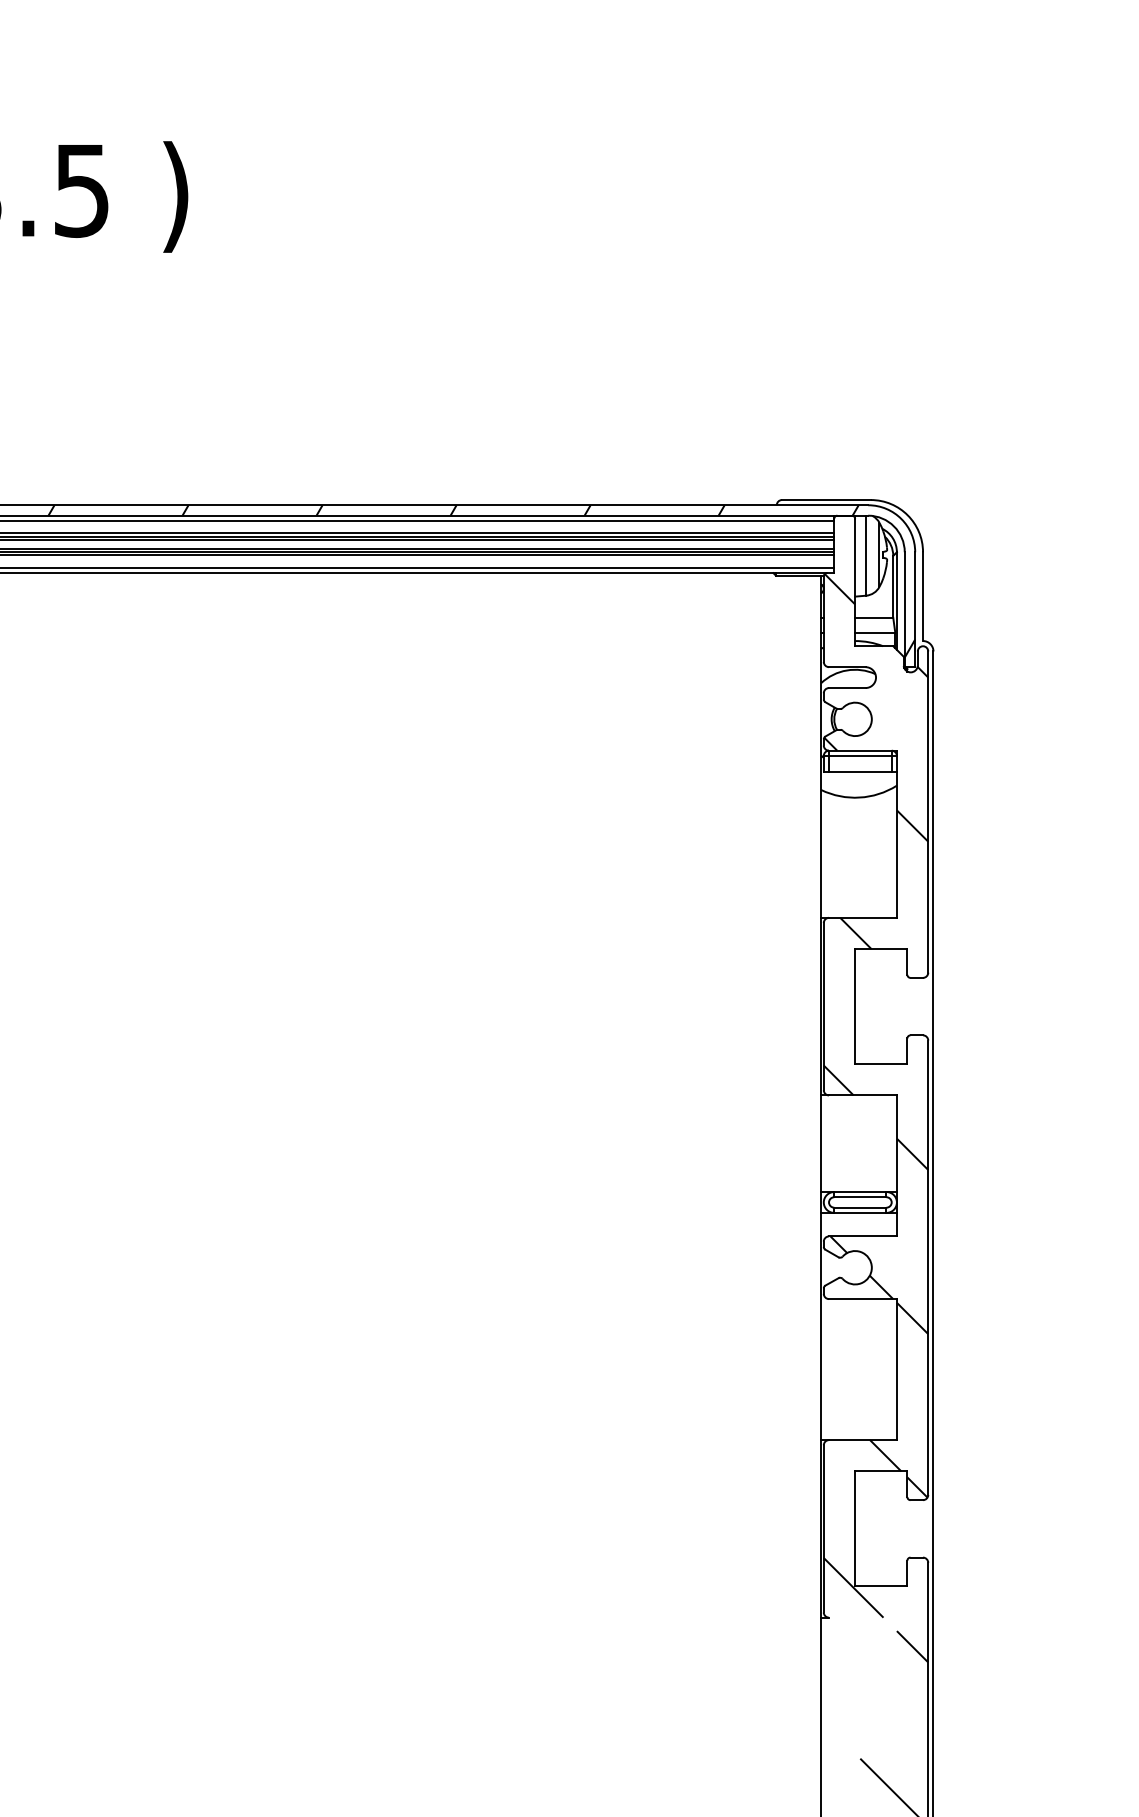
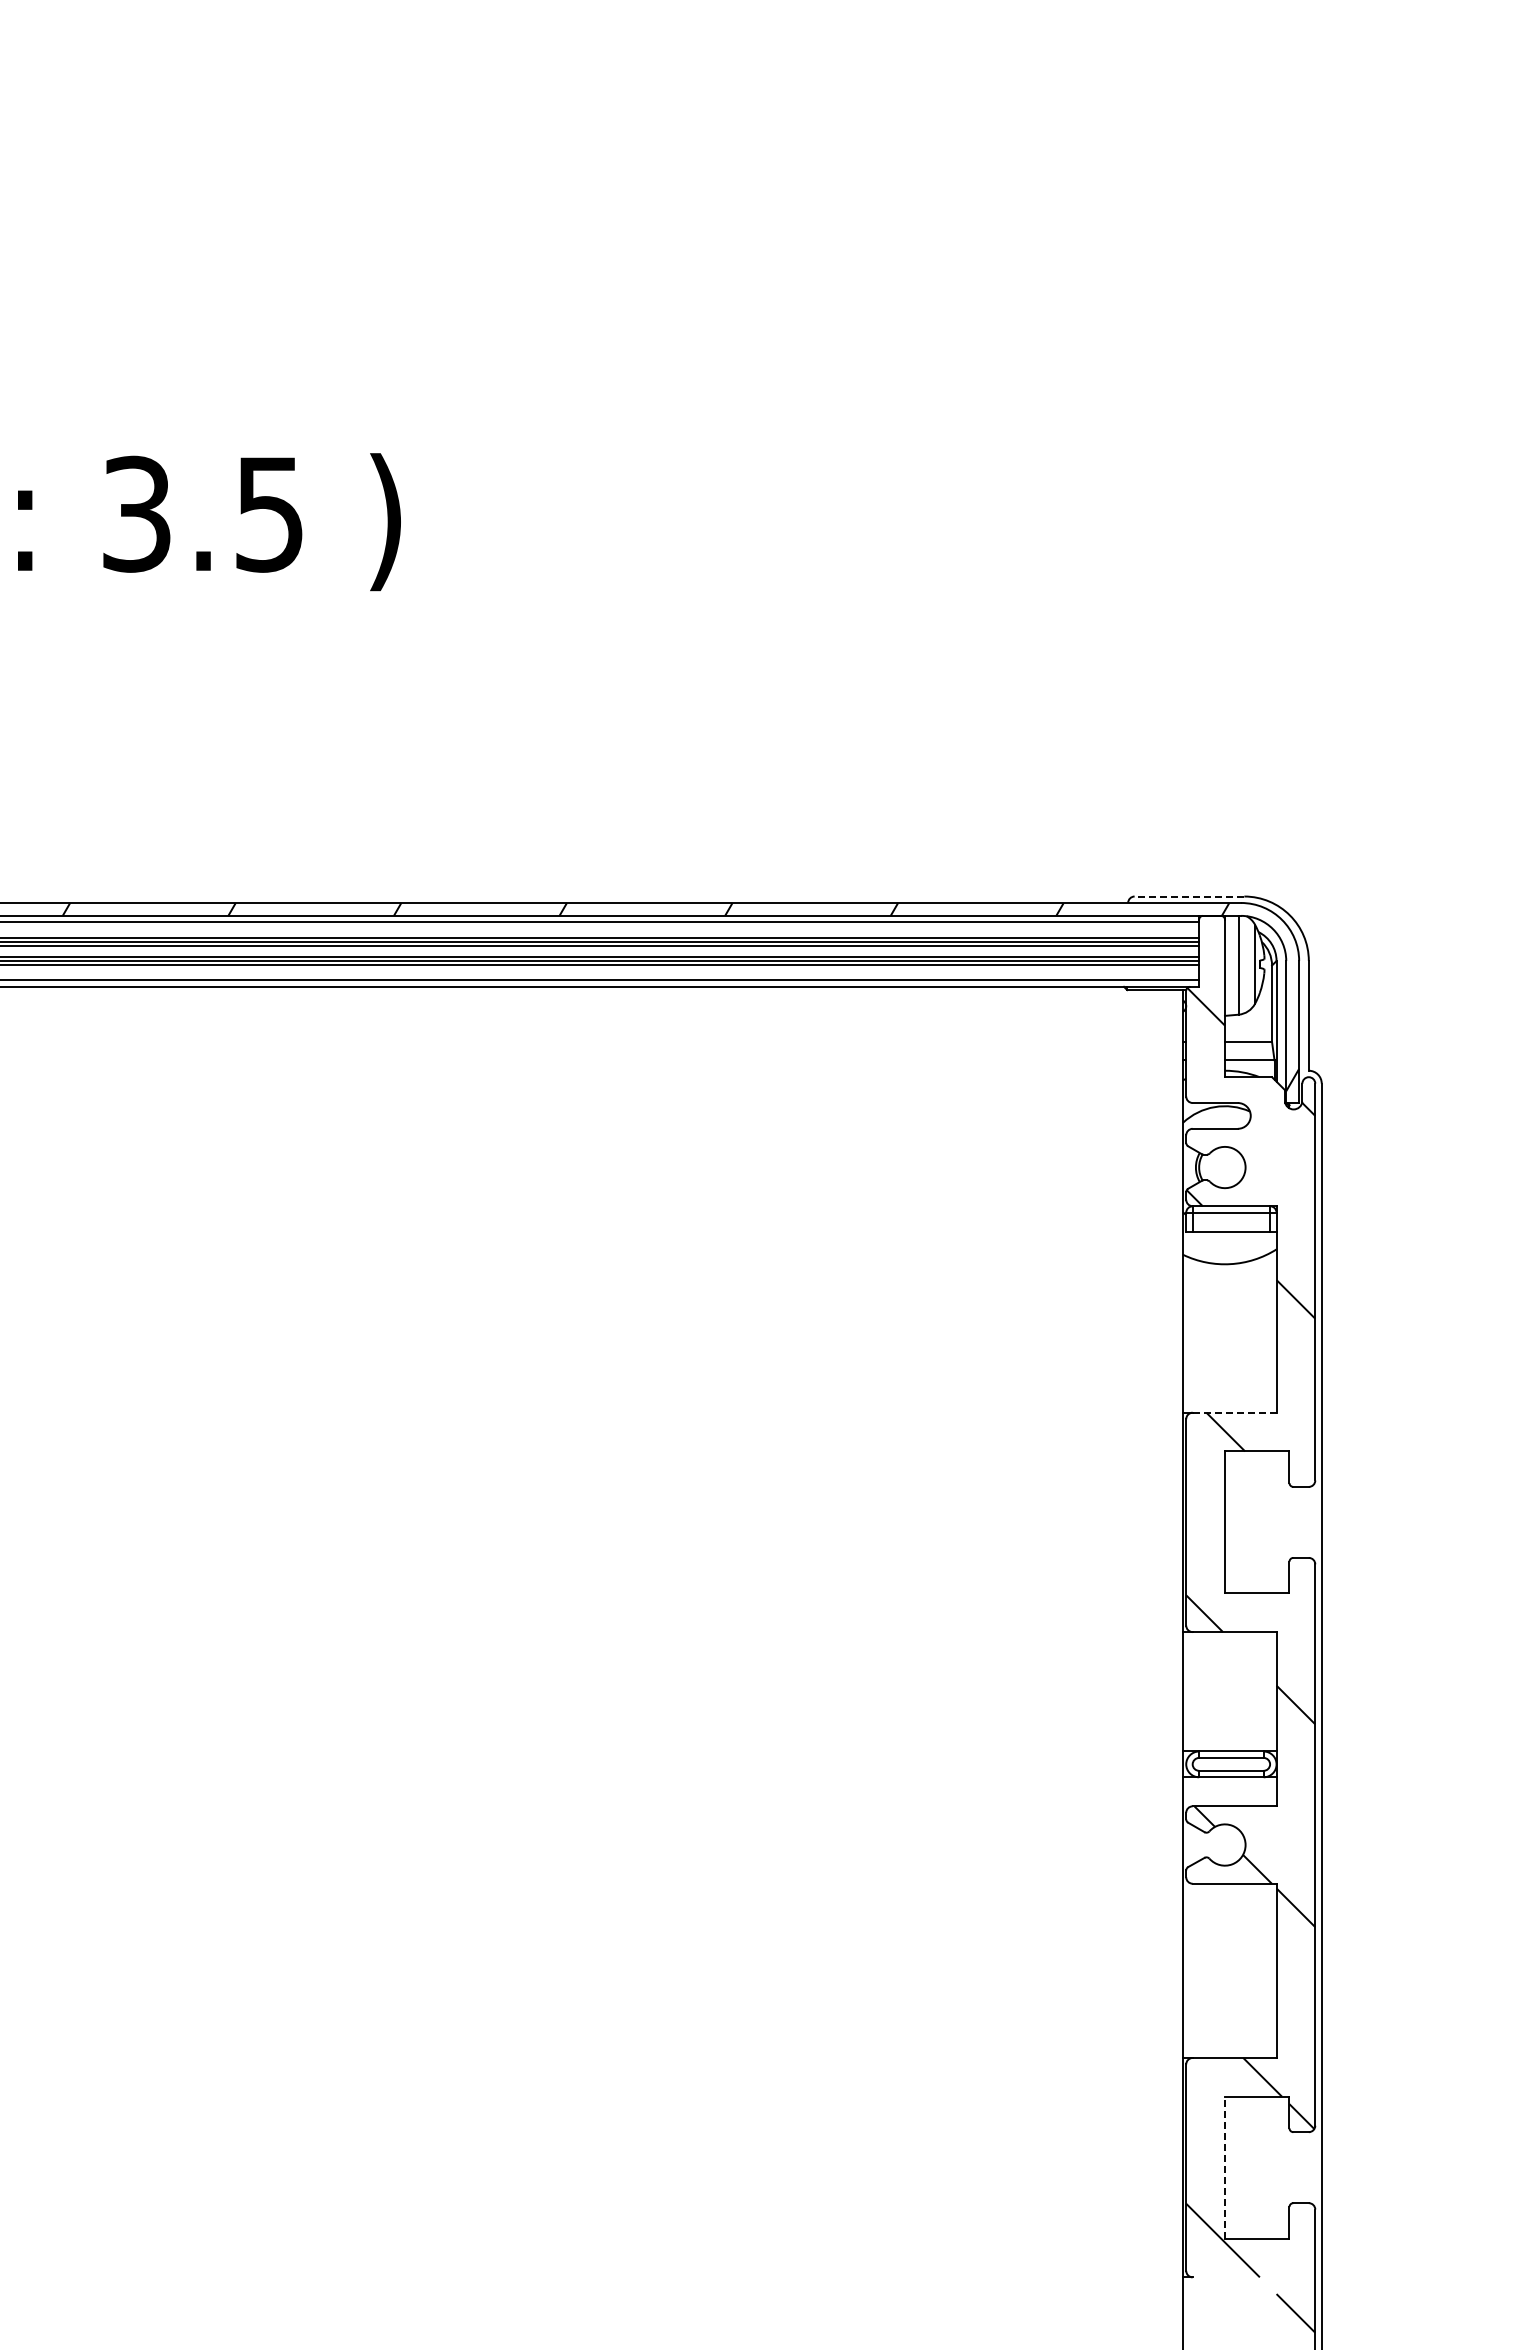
line: (826, 500) -> (1189, 896), solid -> dashed
line: (862, 917) -> (1234, 1412), solid -> dashed
line: (854, 1528) -> (1224, 2167), solid -> dashed

